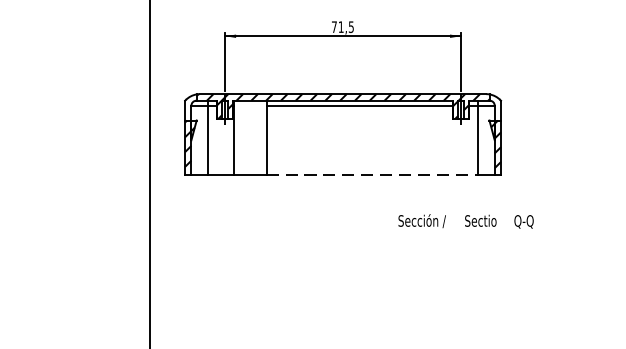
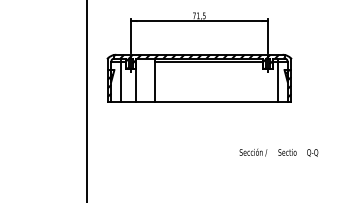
line: (372, 174) -> (216, 101), dashed -> solid
text: (465, 220) -> (278, 152), moved

